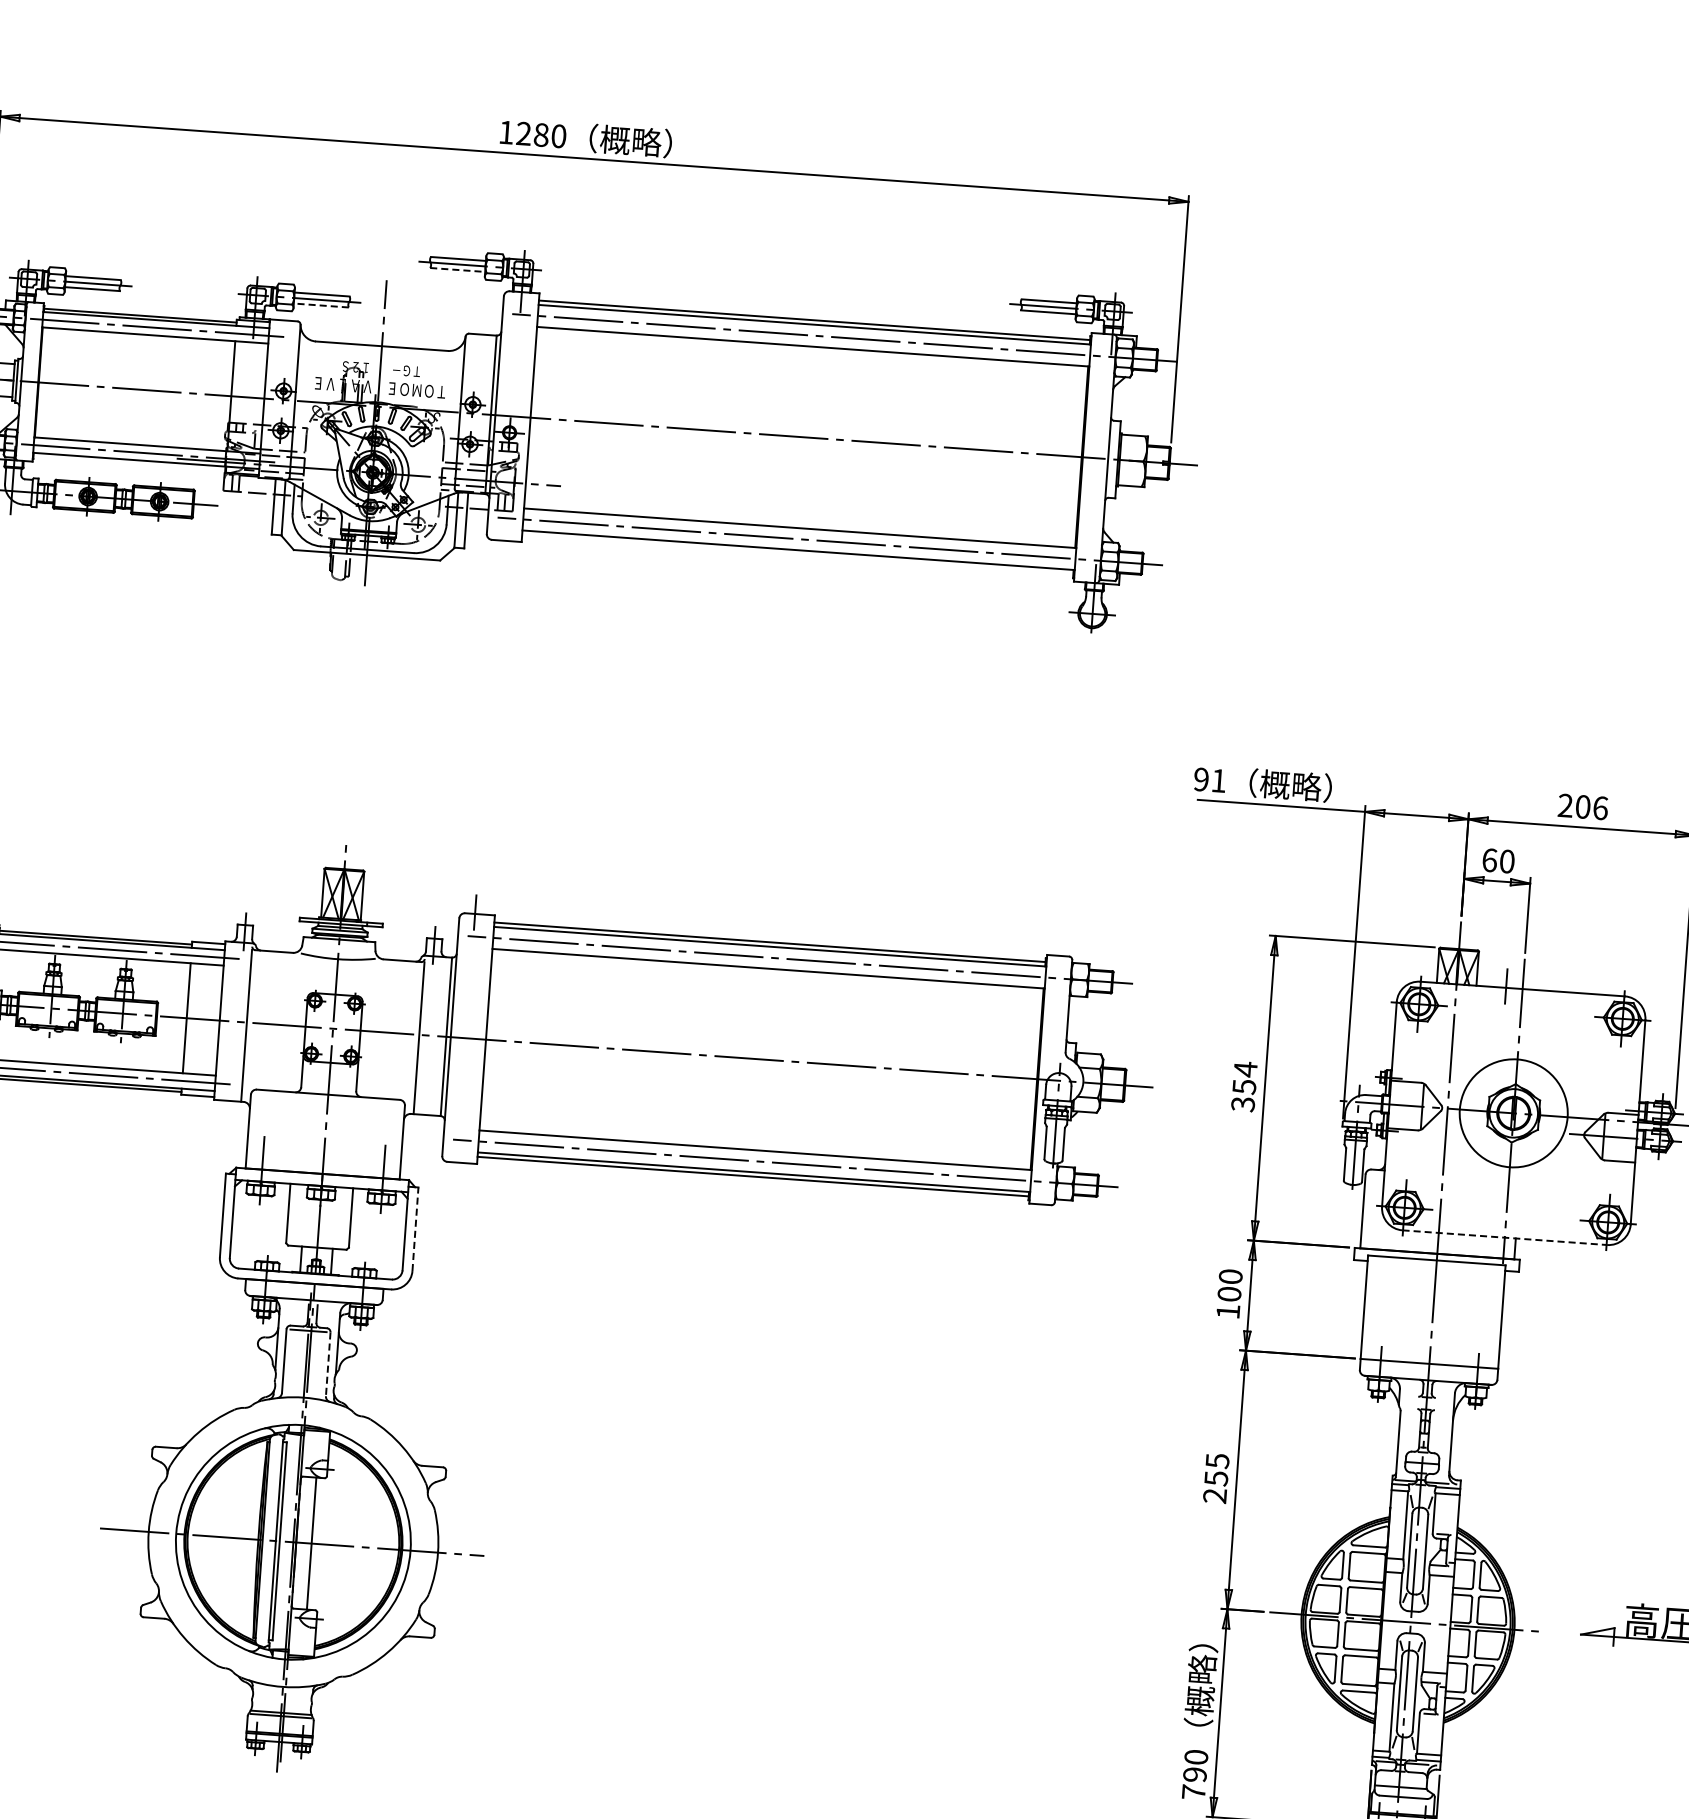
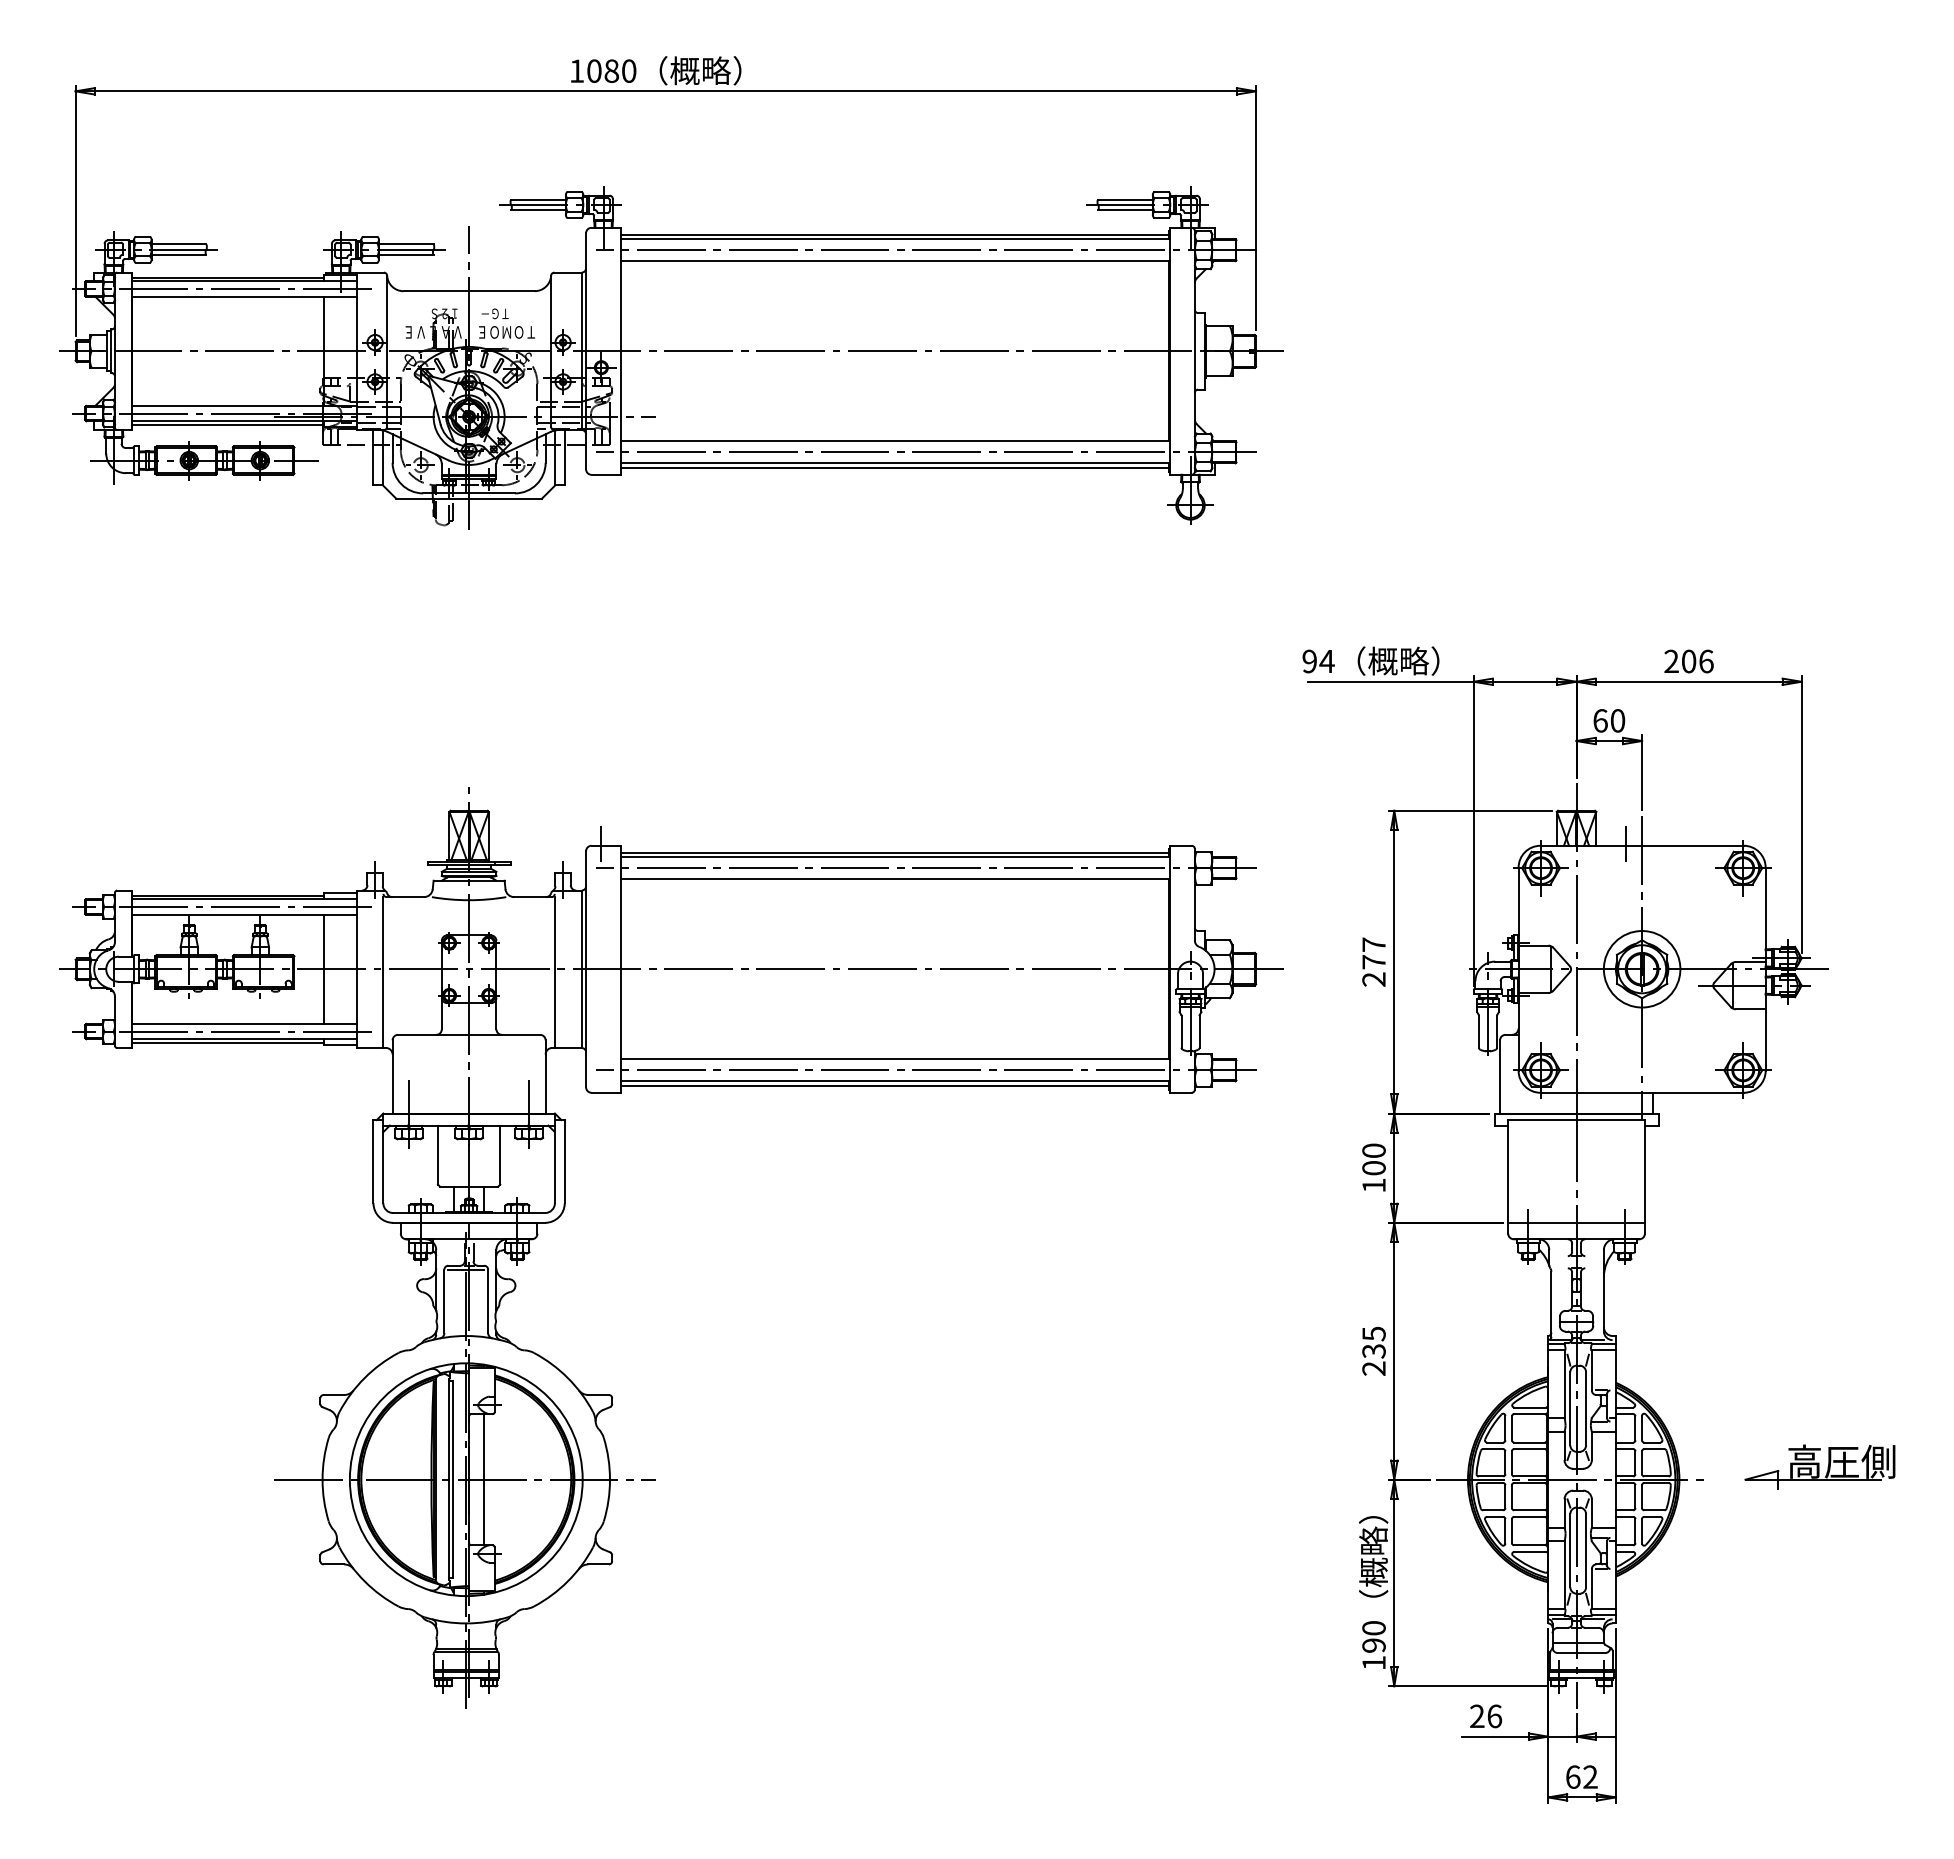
text: (524, 133) -> (594, 70), 1280 -> 1080
line: (458, 270) -> (539, 210), dashed -> solid
line: (320, 305) -> (405, 255), dashed -> solid
line: (129, 462) -> (227, 424), added
line: (797, 554) -> (894, 467), added
text: (1218, 780) -> (1326, 661), 91 -> 94
text: (1243, 1087) -> (1373, 962), 354 -> 277
circle: (1513, 1113) -> (1641, 969), size x0.71
line: (415, 1229) -> (564, 1161), dashed -> solid
line: (1505, 1237) -> (1642, 1092), dashed -> solid
line: (328, 1364) -> (488, 1301), dashed -> solid
text: (1215, 1478) -> (1373, 1351), 255 -> 235
text: (1193, 1791) -> (1373, 1662), 790 -> 190

